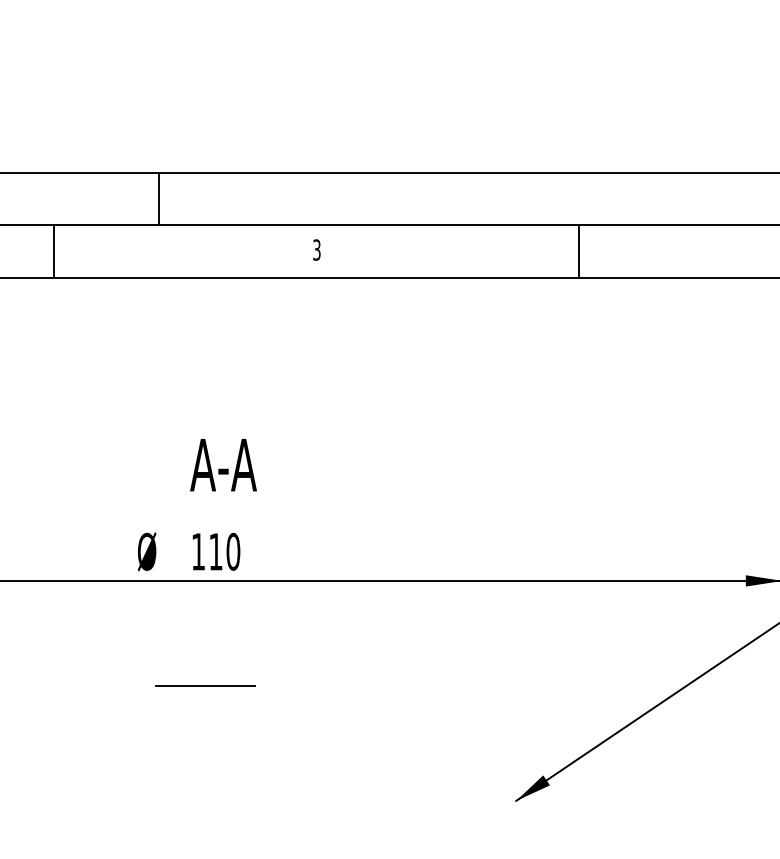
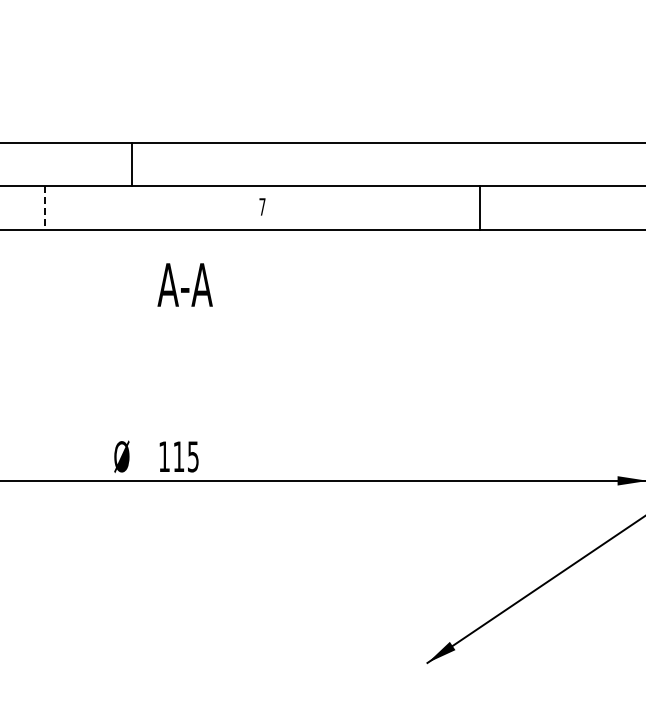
text: (316, 249) -> (262, 206), 3 -> 7
line: (54, 251) -> (45, 208), solid -> dashed
text: (222, 464) -> (184, 284), moved
text: (233, 551) -> (193, 456), 110 -> 115
line: (204, 685) -> (169, 567), removed

